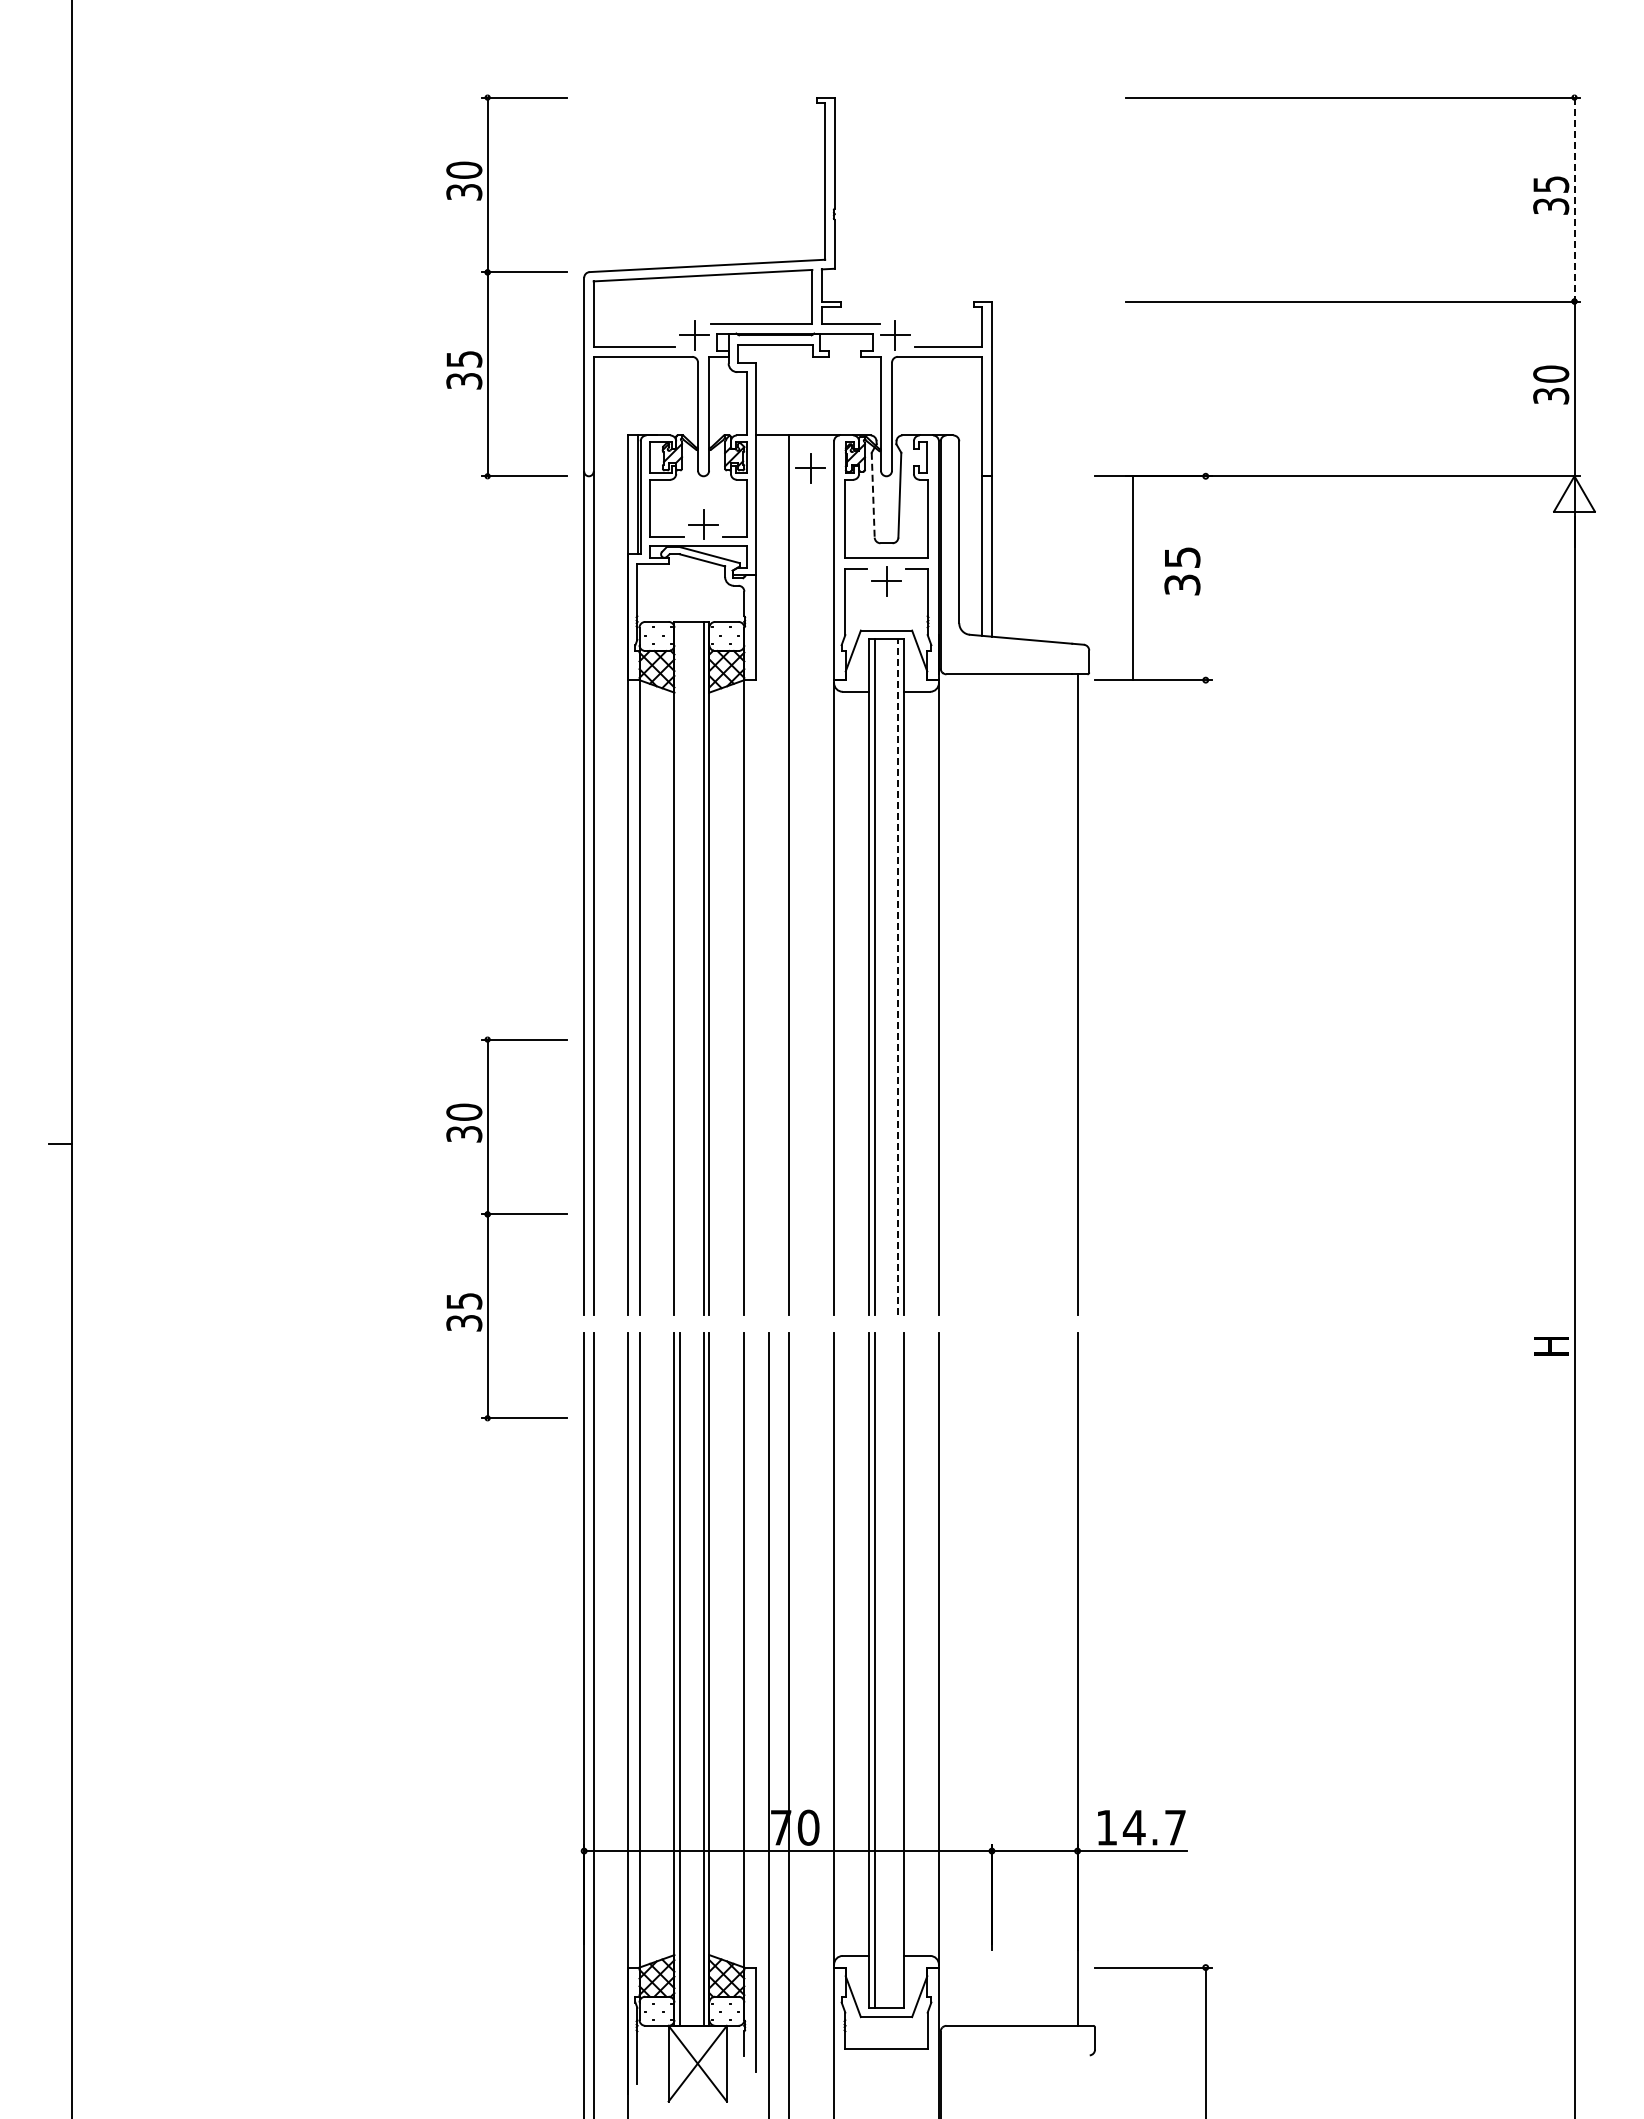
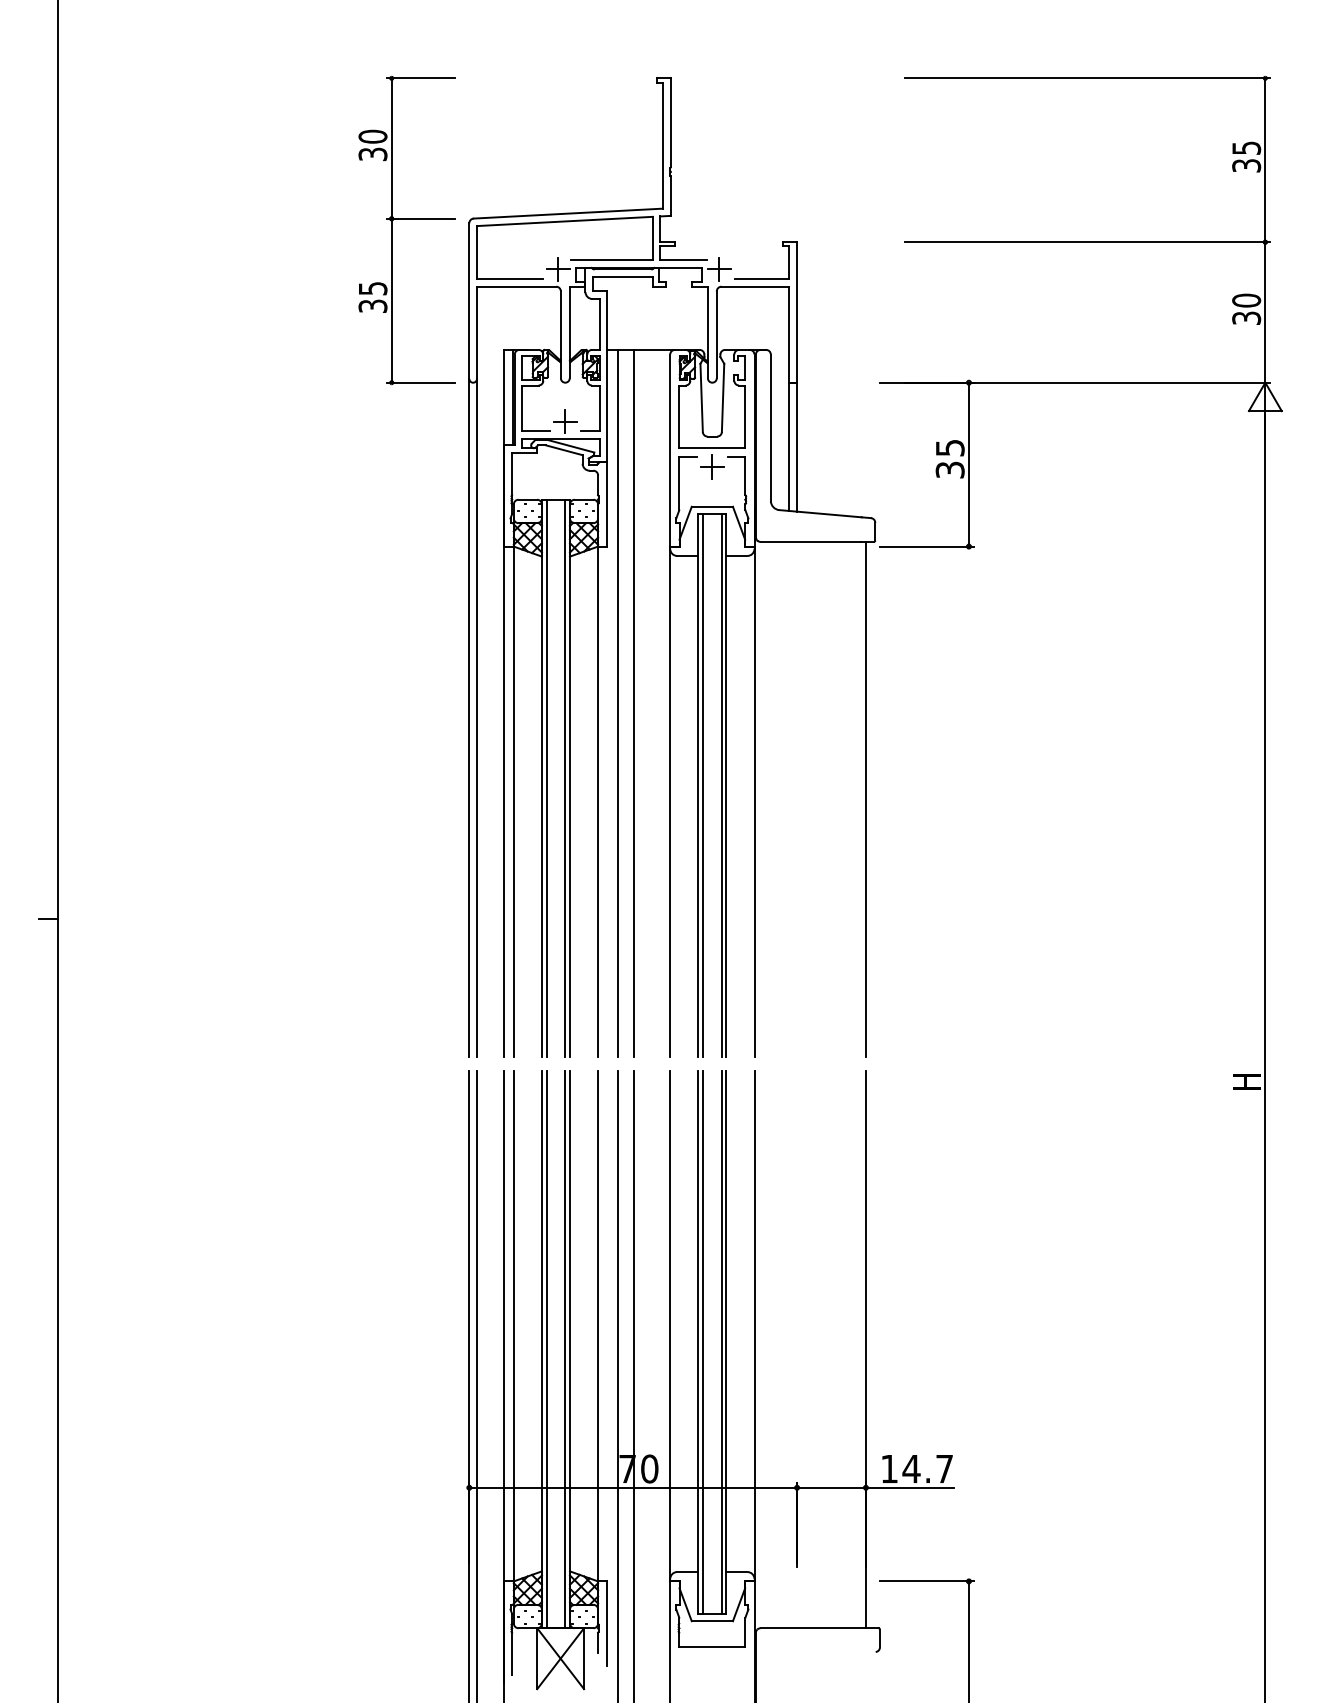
line: (1574, 199) -> (1265, 160), dashed -> solid
part: (810, 468) -> (651, 376), removed
line: (873, 495) -> (701, 398), dashed -> solid
line: (1132, 578) -> (968, 464), moved
line: (768, 875) -> (617, 703), added
line: (680, 968) -> (546, 778), added
line: (898, 977) -> (721, 785), dashed -> solid
part: (506, 1214) -> (406, 976), removed
line: (898, 1670) -> (721, 1342), added

